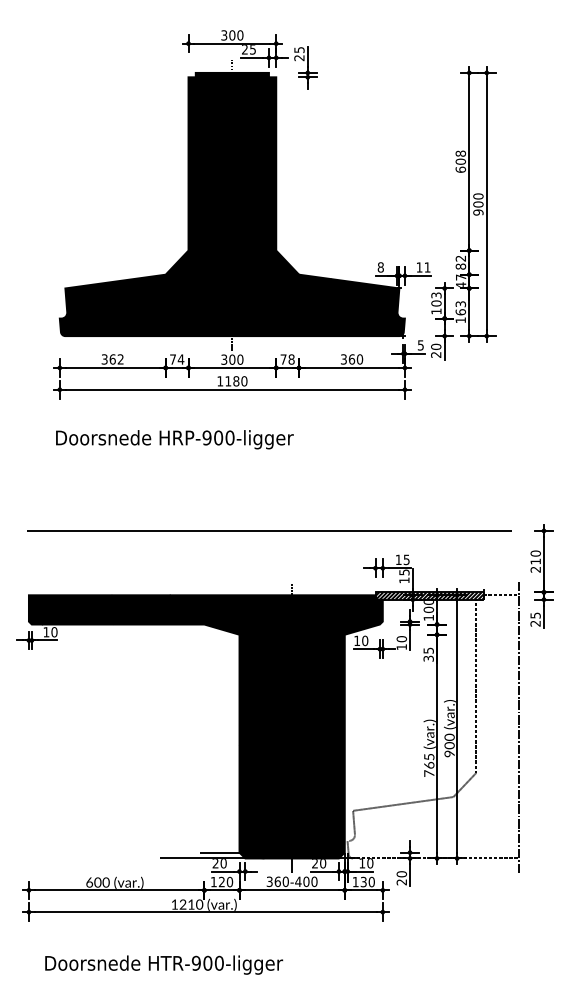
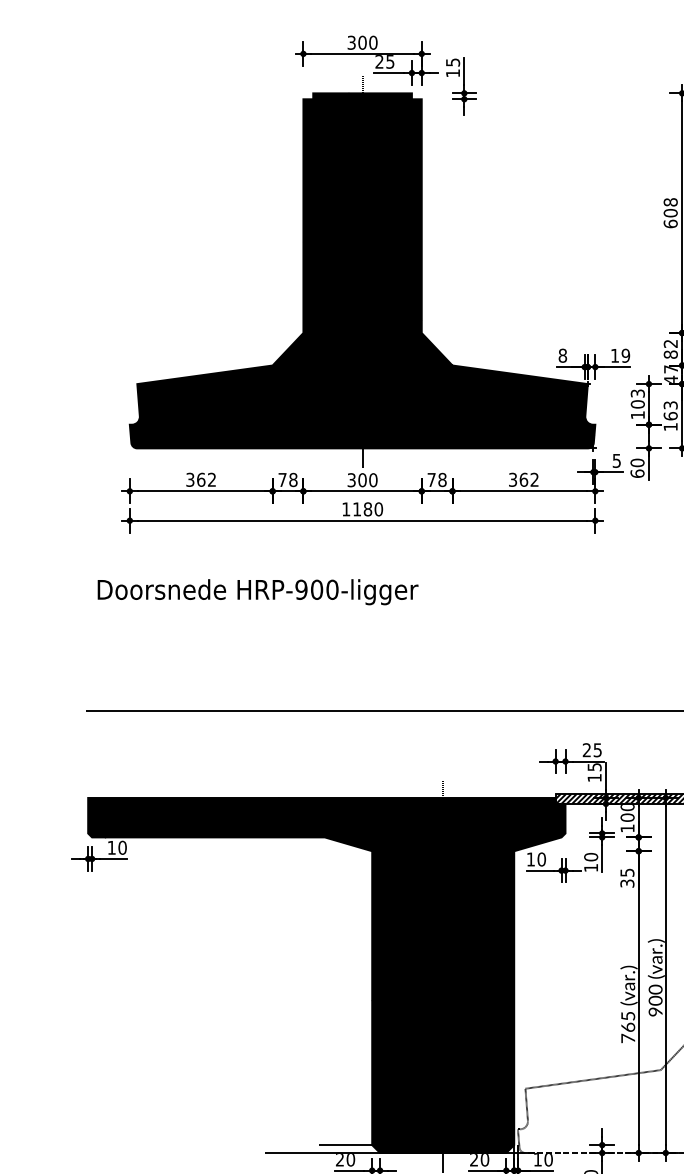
text: (299, 58) -> (453, 73), 25 -> 15
text: (427, 267) -> (625, 355), 11 -> 19
text: (436, 354) -> (637, 473), 20 -> 60
text: (180, 359) -> (292, 479), 74 -> 78
text: (359, 359) -> (534, 479), 360 -> 362
text: (174, 439) -> (257, 591), moved
text: (398, 559) -> (586, 749), 15 -> 25

